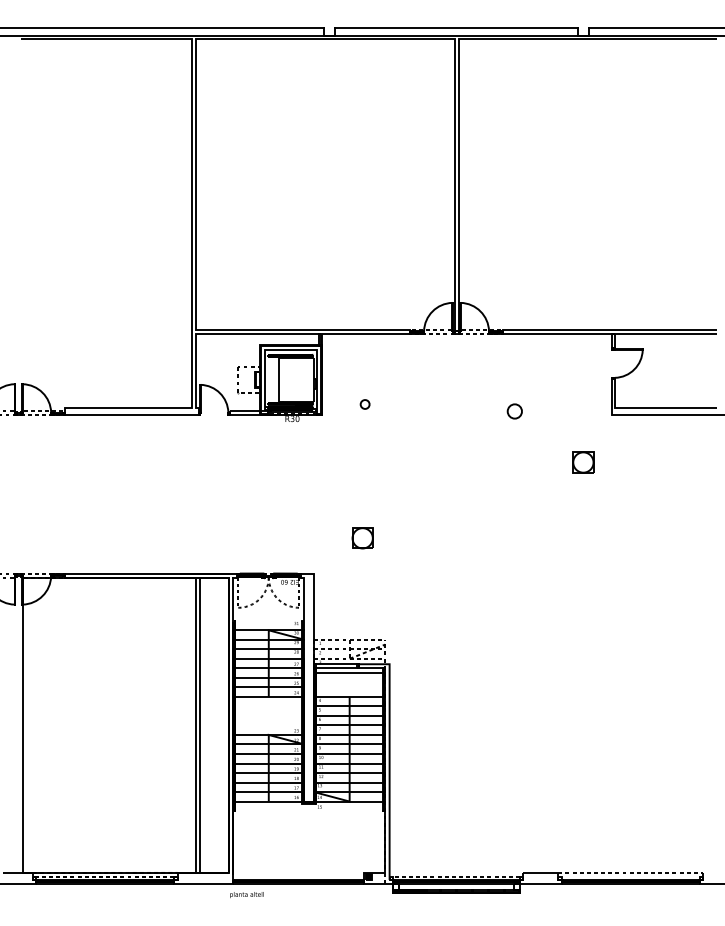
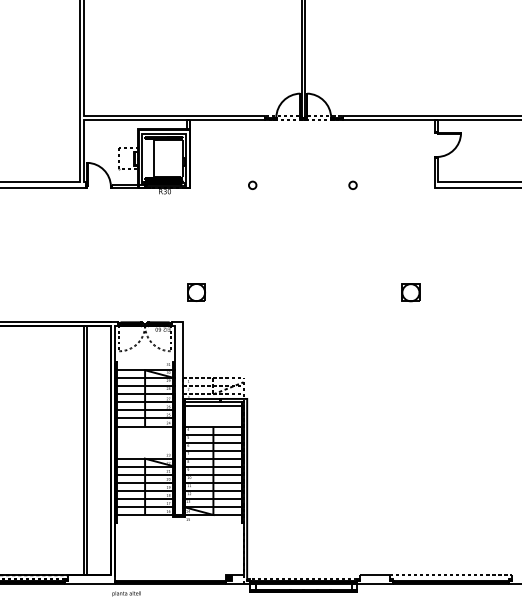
circle: (364, 404) -> (252, 185), moved
circle: (514, 411) -> (352, 185), size x0.62
part: (583, 462) -> (410, 292), moved
part: (362, 538) -> (196, 292), moved

